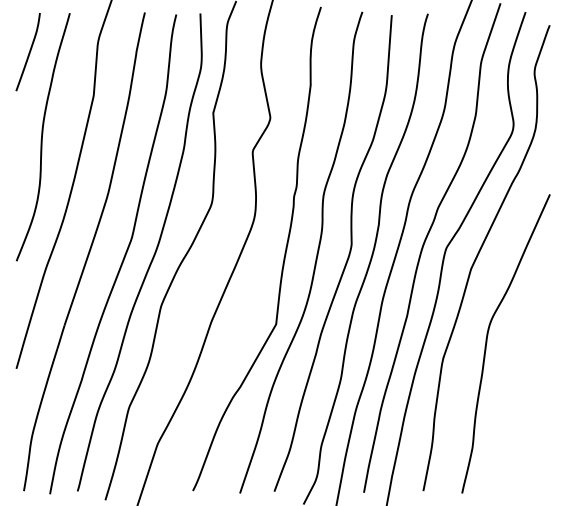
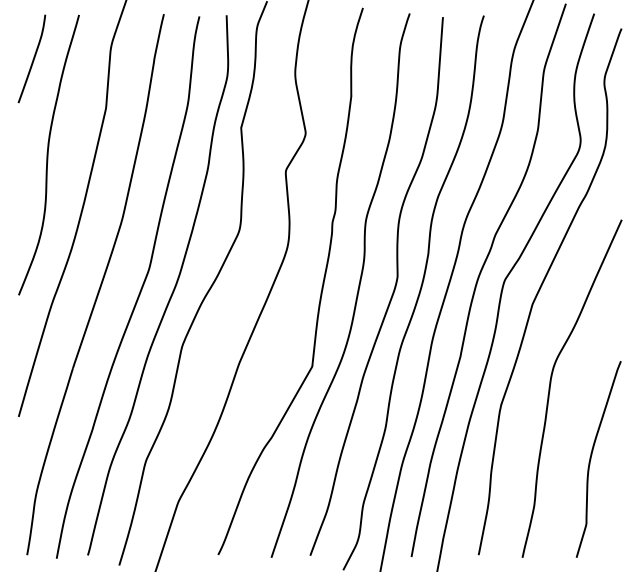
curve: (523, 406) -> (591, 459), added

